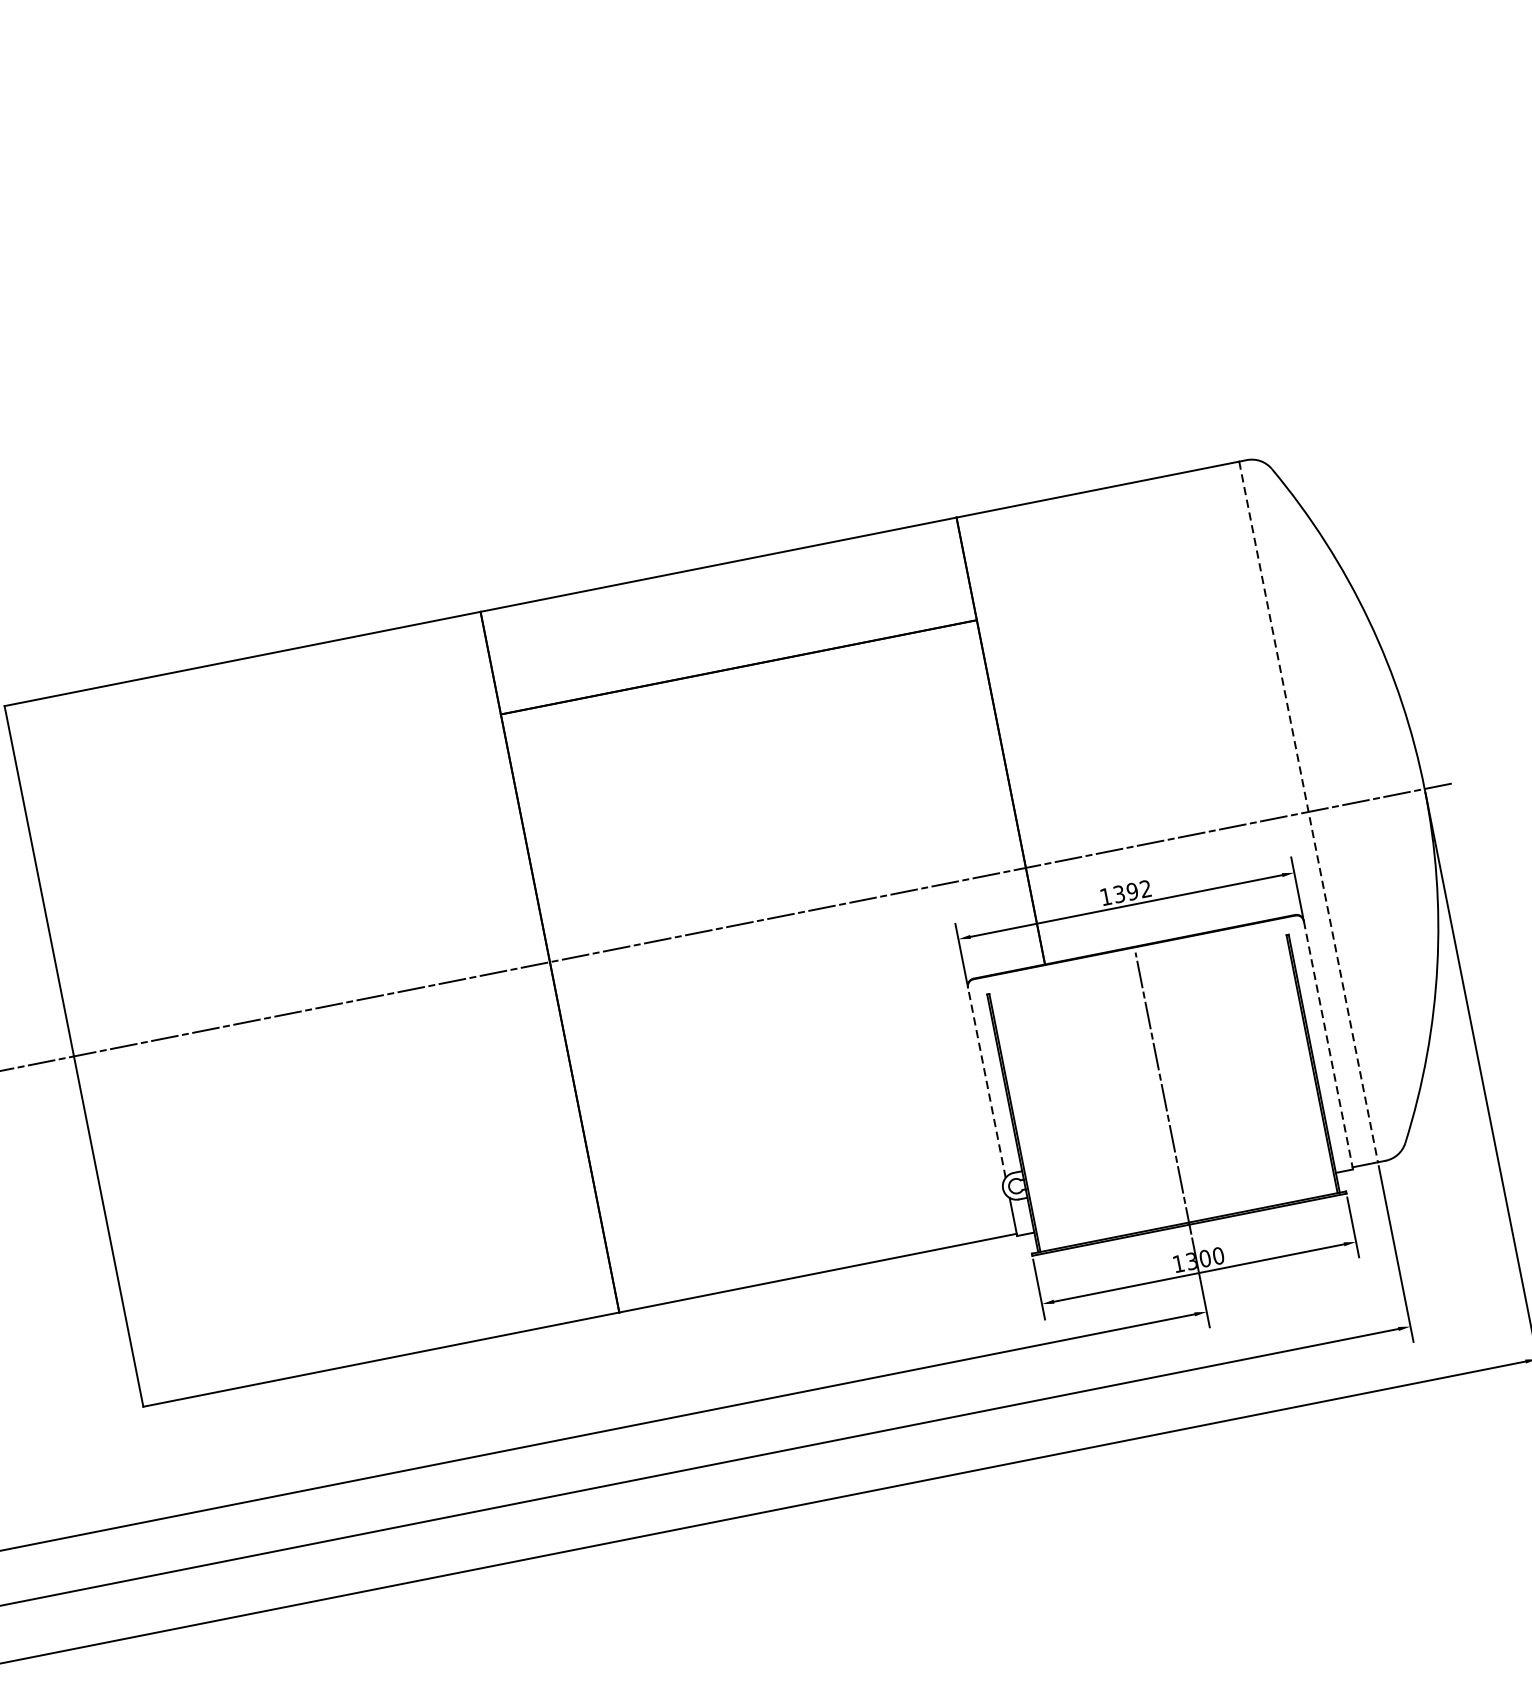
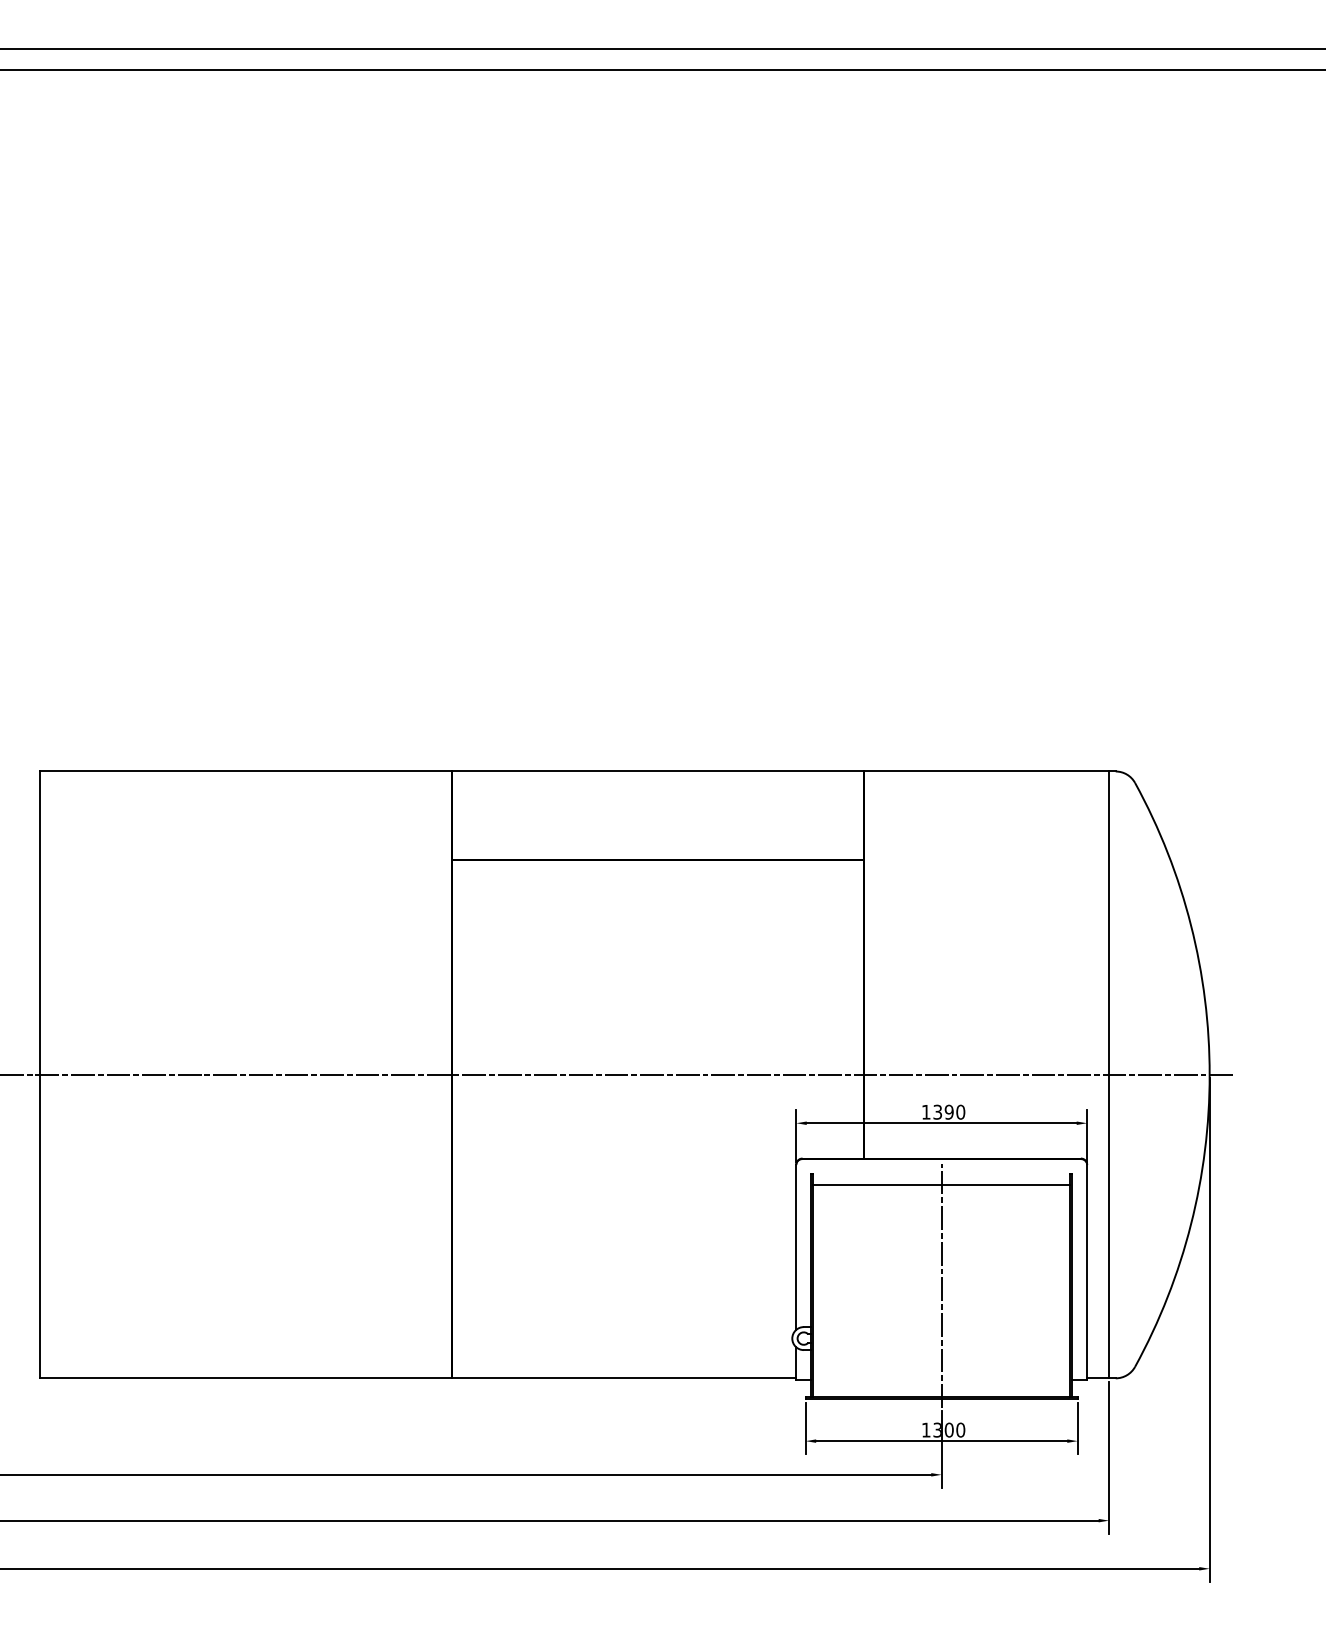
line: (1309, 812) -> (1109, 1075), dashed -> solid
text: (1145, 888) -> (960, 1111), 1392 -> 1390
line: (1140, 977) -> (941, 1185), added
line: (1328, 1045) -> (1087, 1272), dashed -> solid
line: (986, 1081) -> (796, 1246), dashed -> solid

